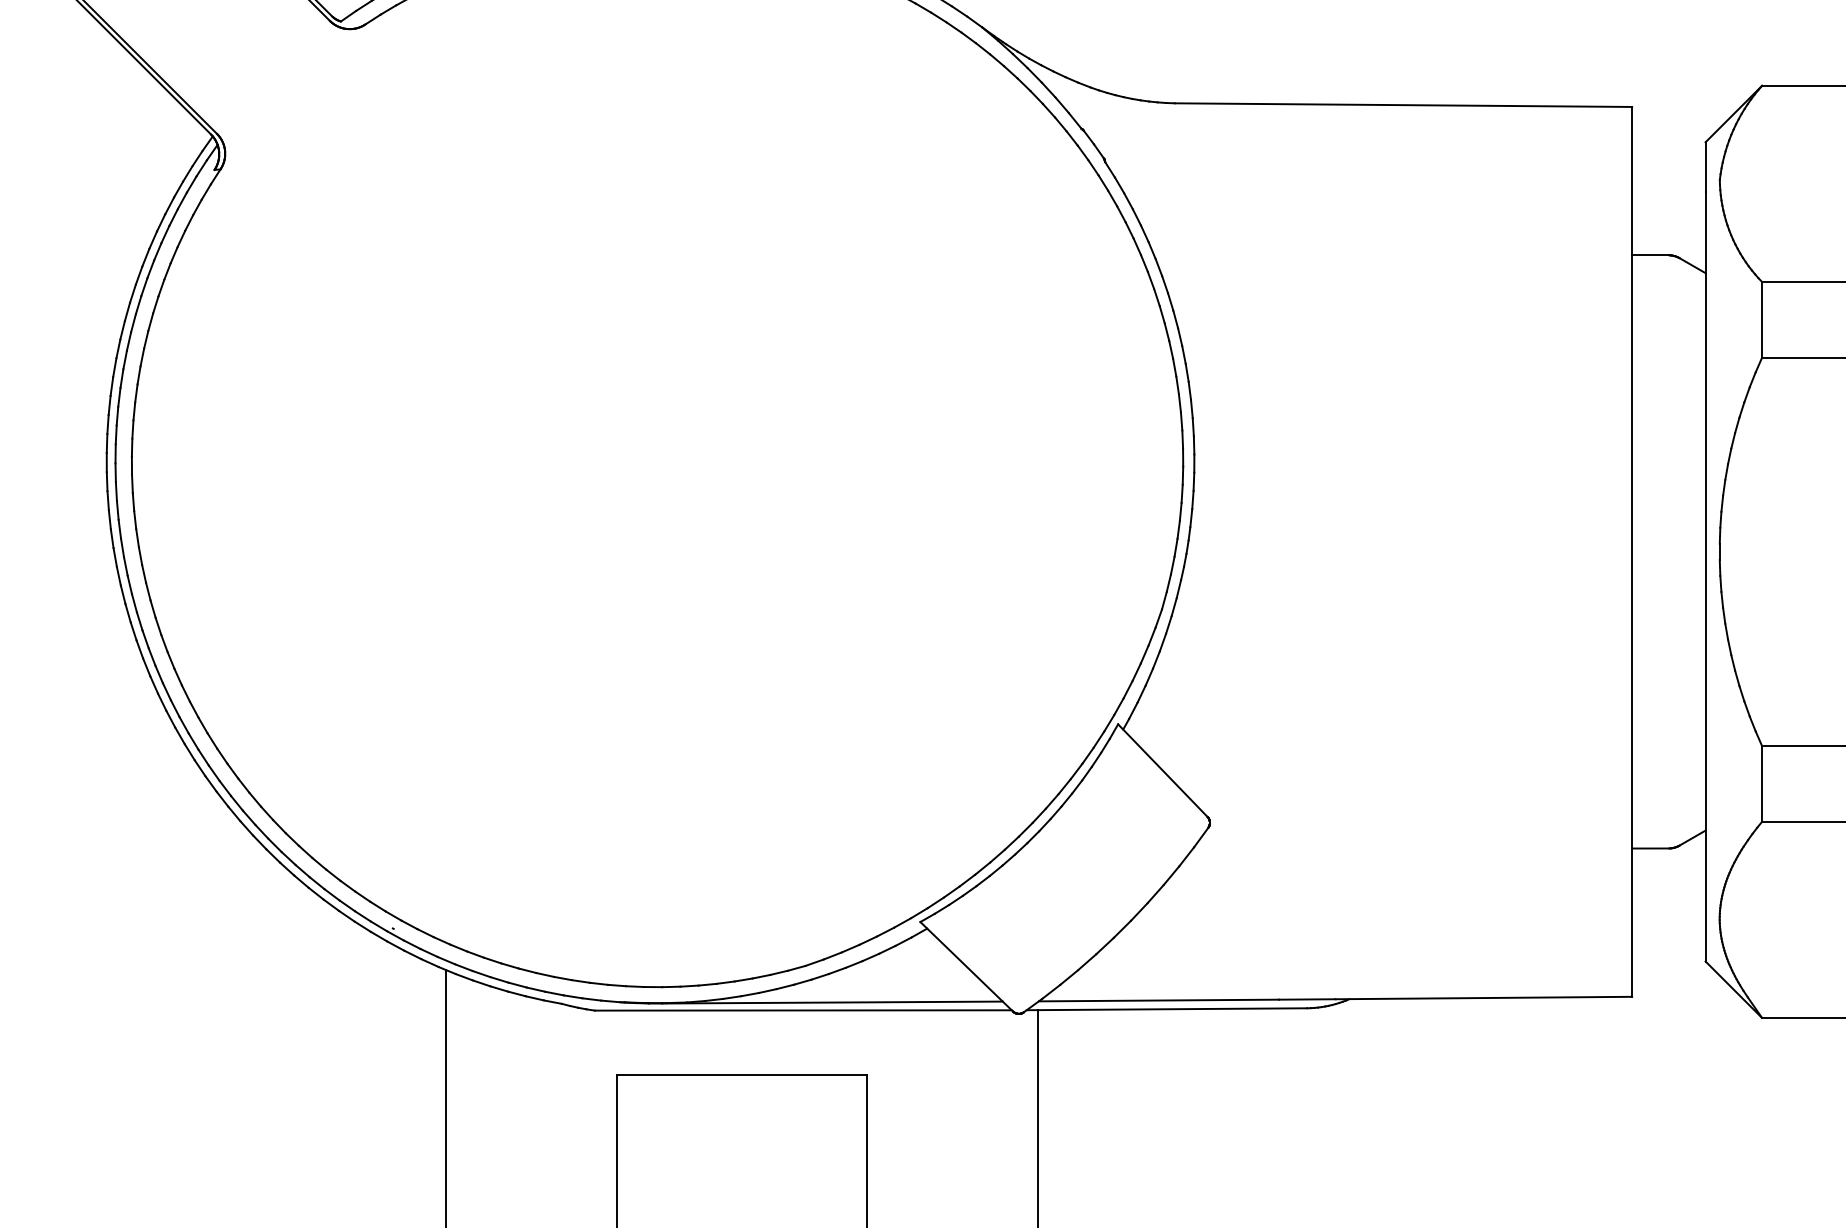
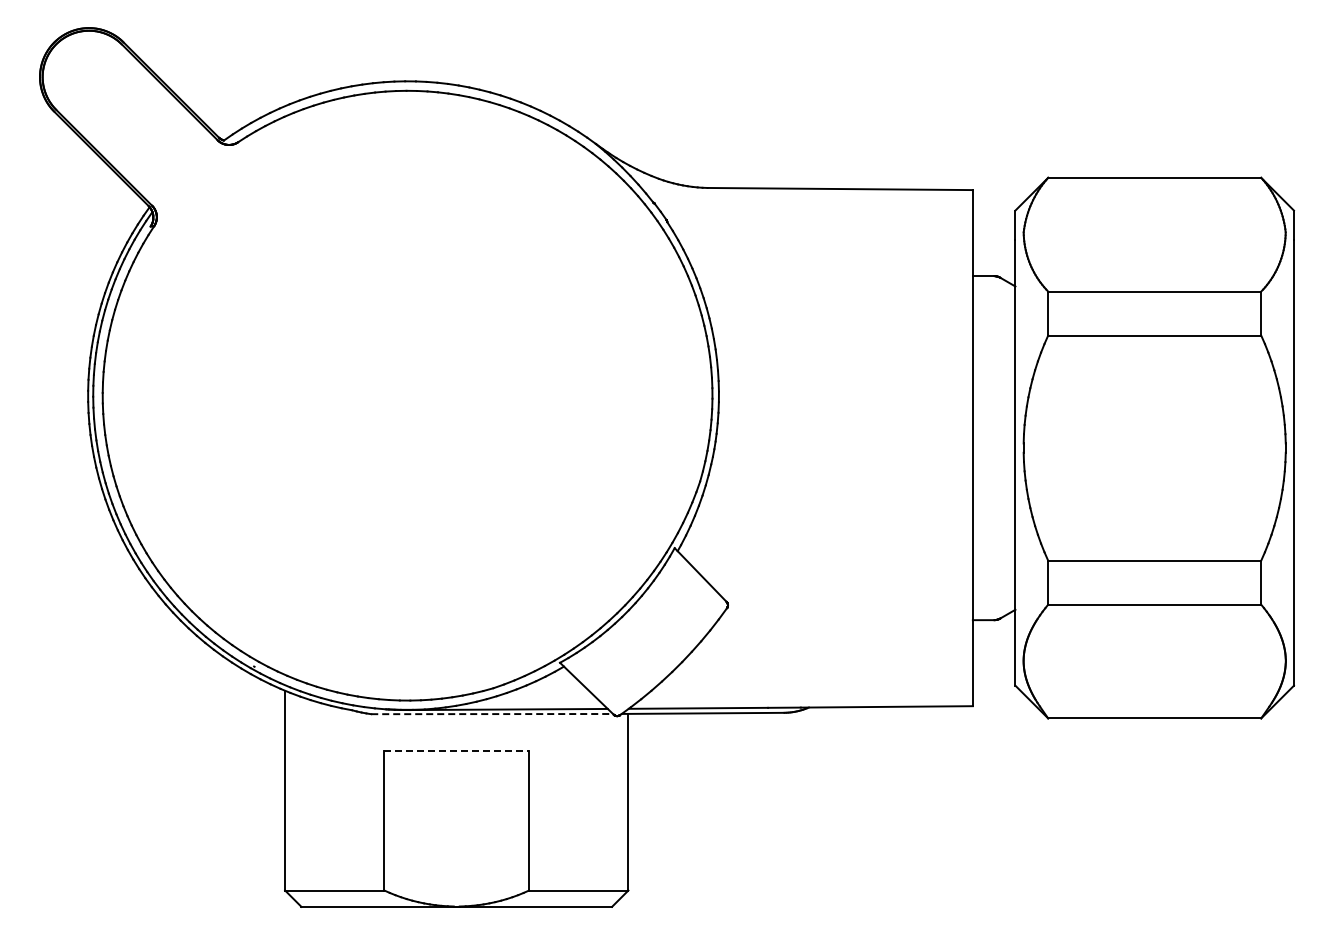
line: (803, 1011) -> (492, 714), solid -> dashed
line: (743, 1074) -> (457, 751), solid -> dashed

